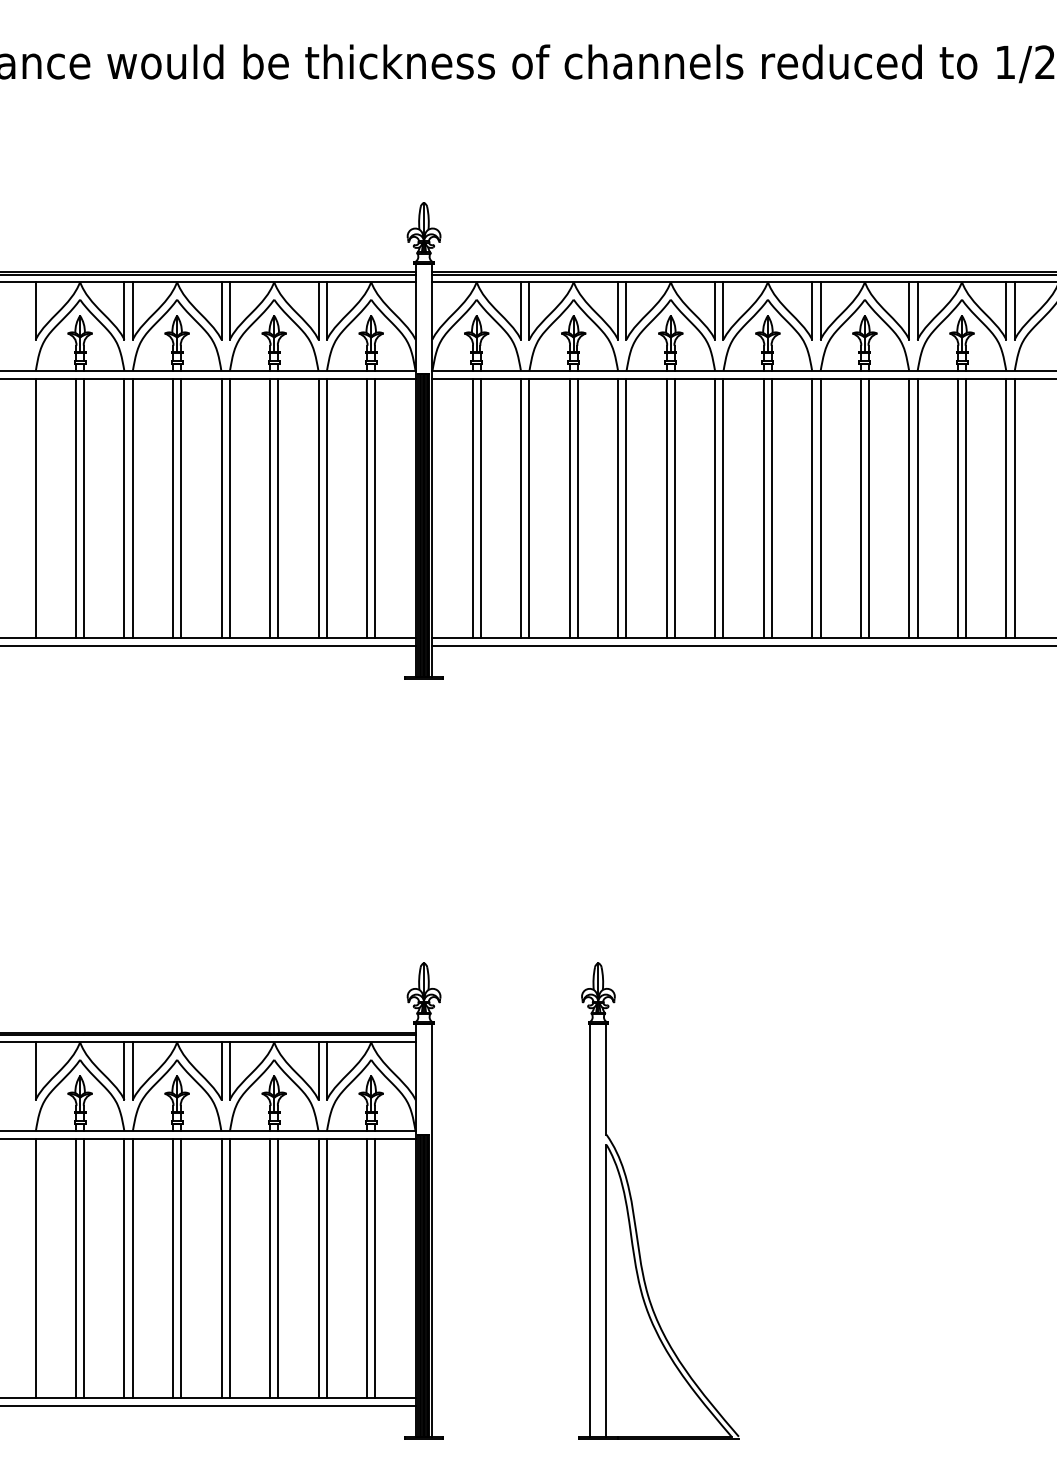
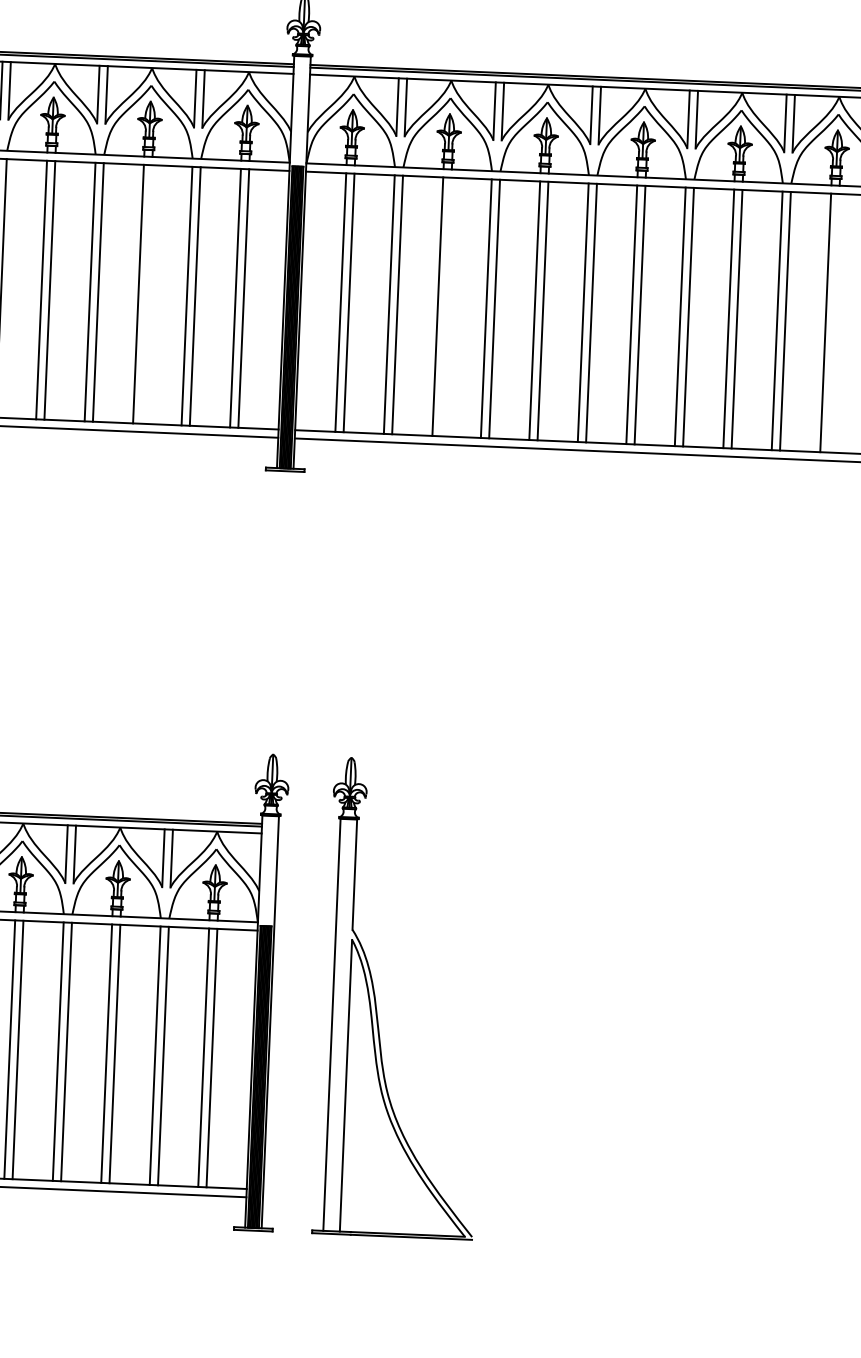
line: (278, 508) -> (146, 294), removed
line: (577, 508) -> (445, 306), removed
line: (966, 508) -> (834, 323), removed
part: (633, 1205) -> (376, 1001), moved

